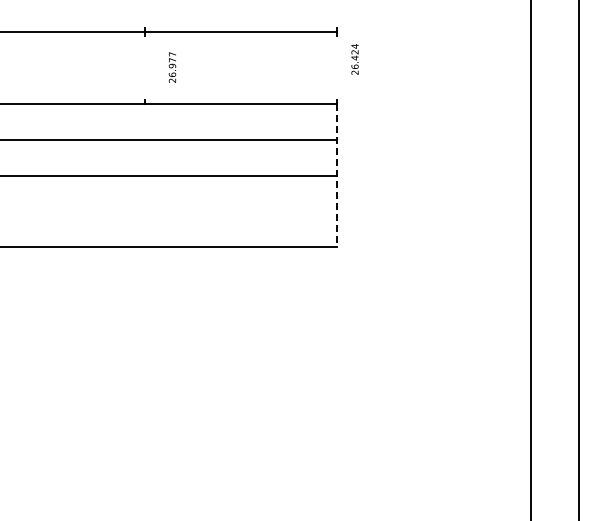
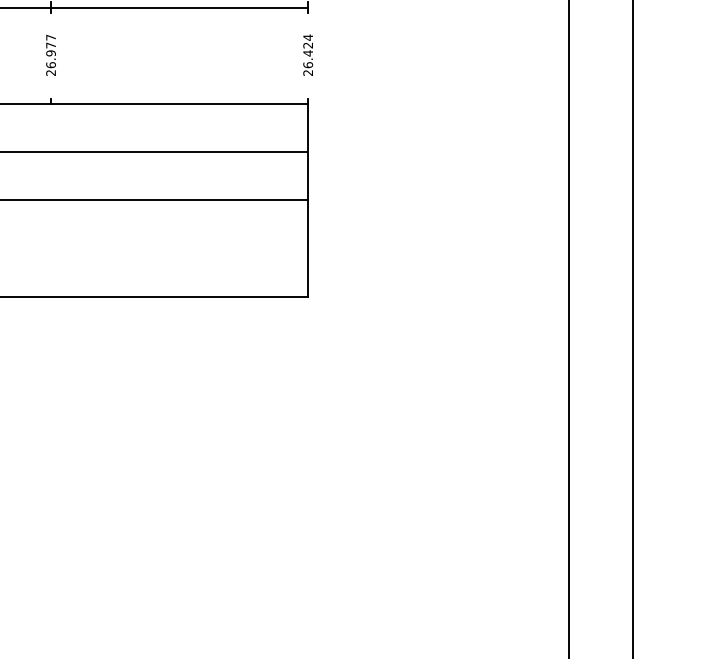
text: (354, 59) -> (307, 55), moved
text: (172, 67) -> (51, 55), moved
line: (337, 175) -> (308, 200), dashed -> solid

